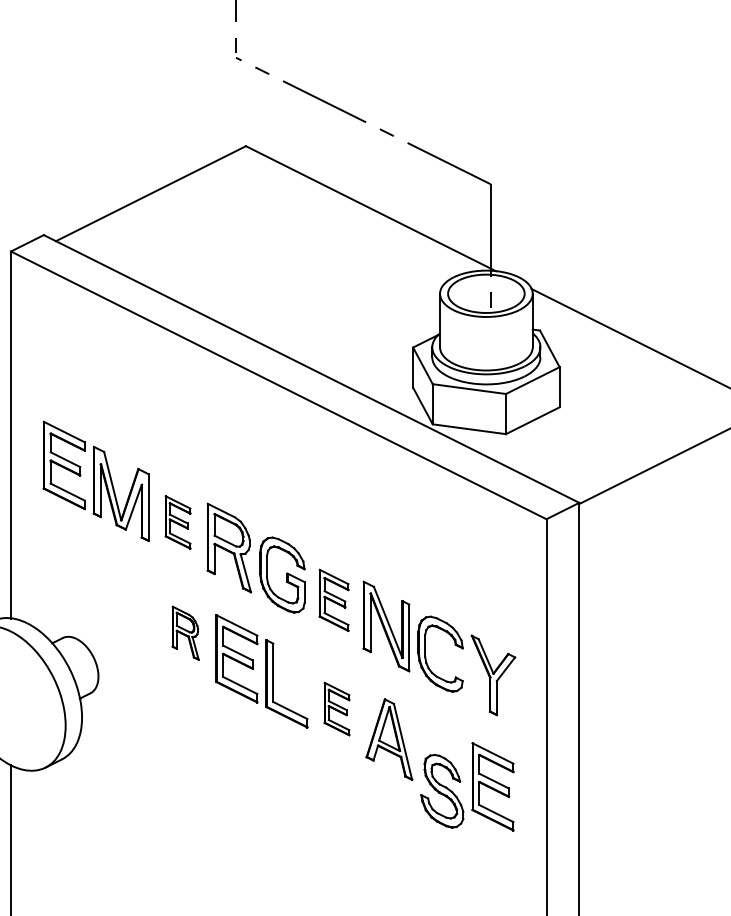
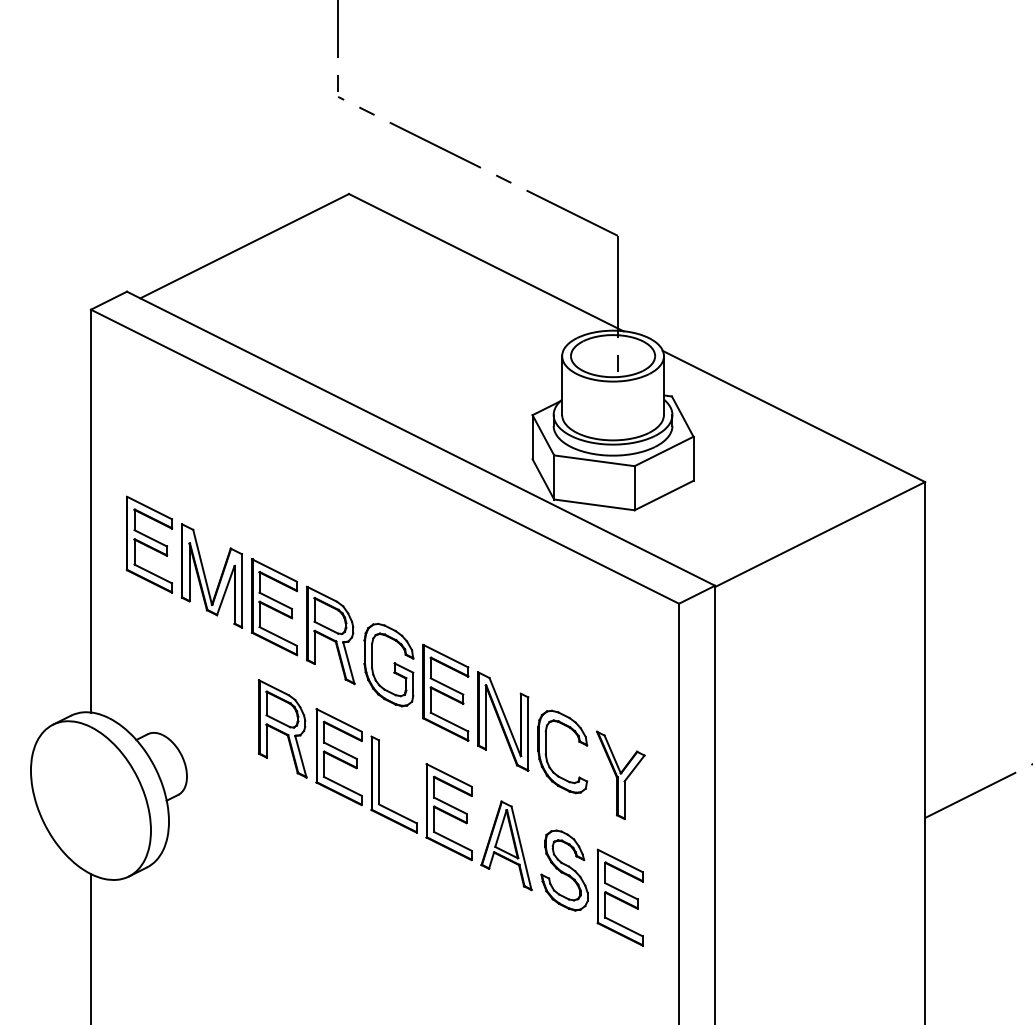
part: (178, 522) -> (274, 607), size x1.67
part: (333, 600) -> (445, 692), size x1.43
part: (185, 632) -> (282, 728), size x1.67
part: (336, 709) -> (448, 812), size x1.67
part: (442, 791) -> (564, 870), moved

